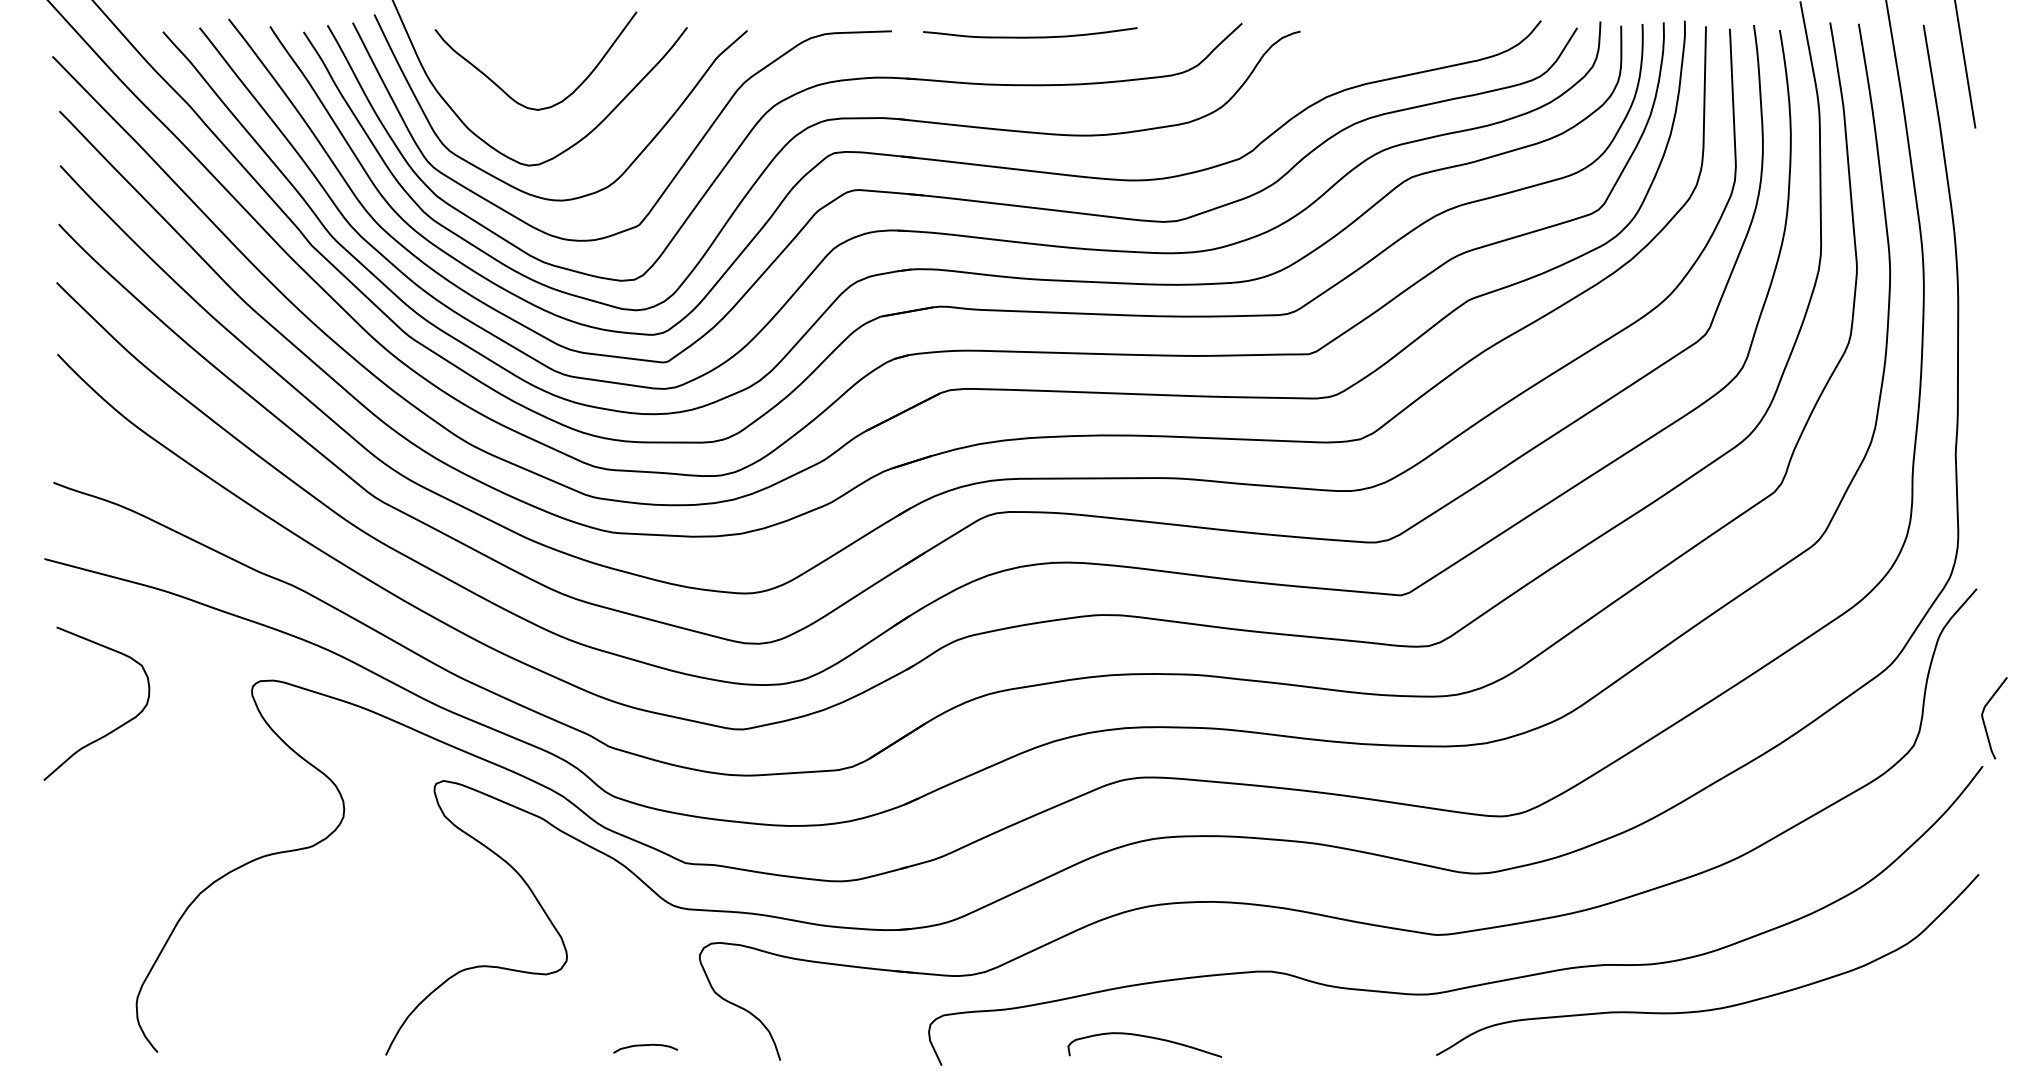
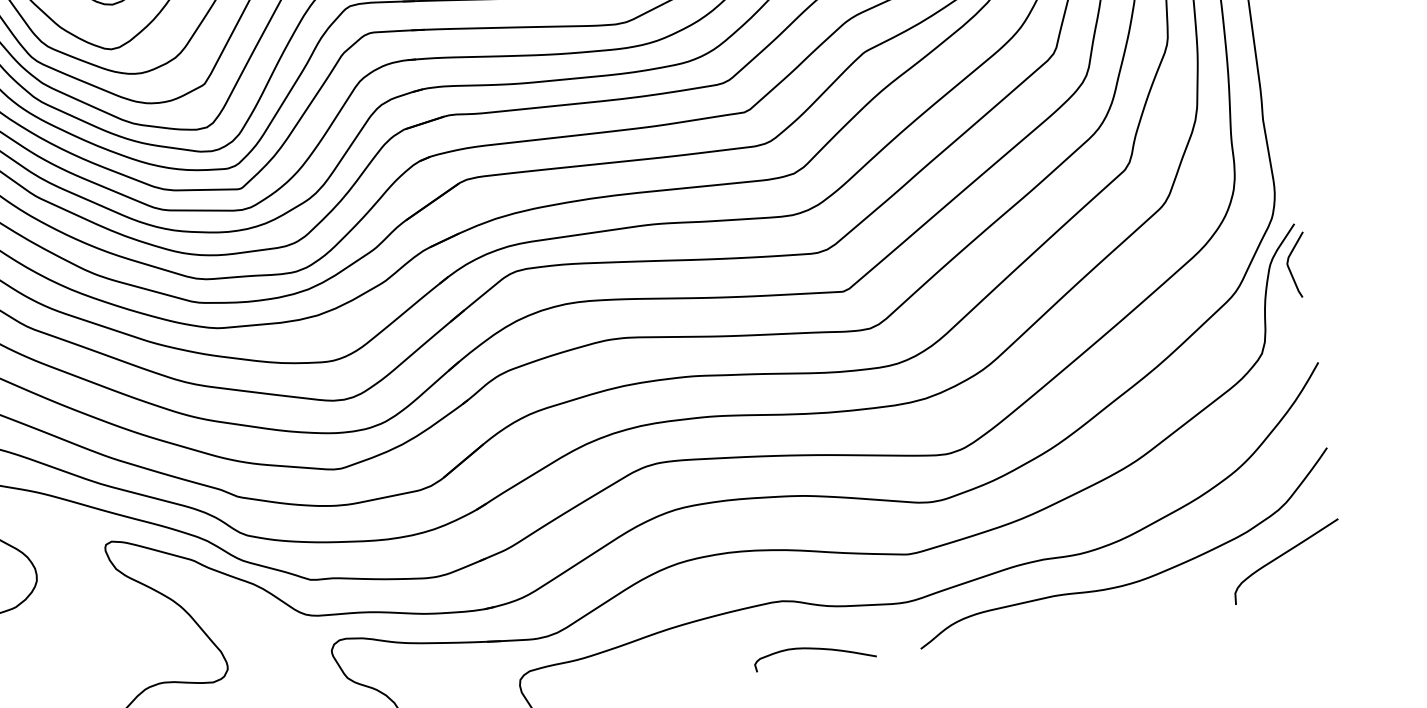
curve: (1984, 720) -> (1289, 268), moved
curve: (1904, 1001) -> (1282, 555), added
curve: (1144, 1037) -> (813, 649), moved

